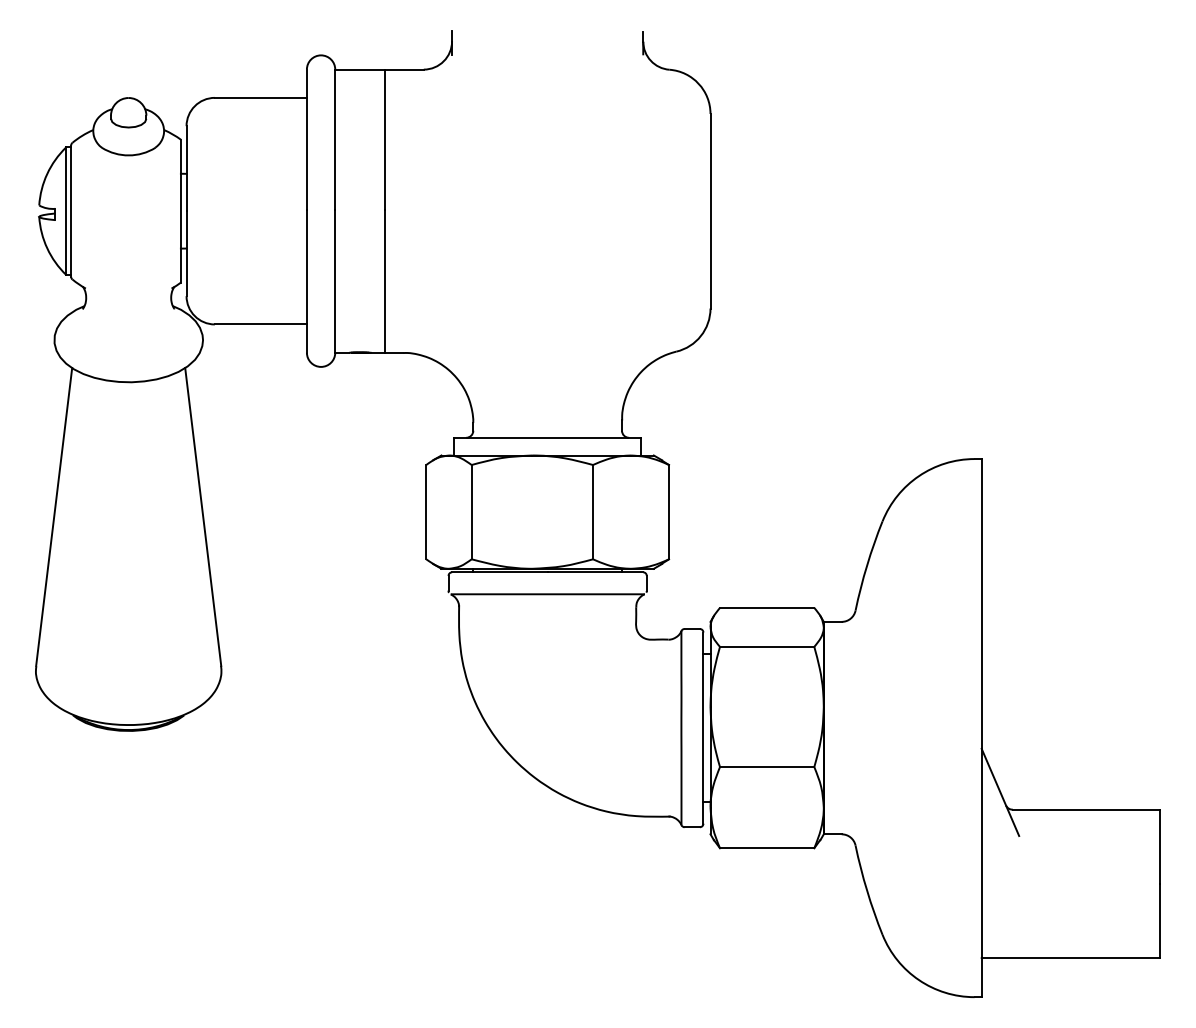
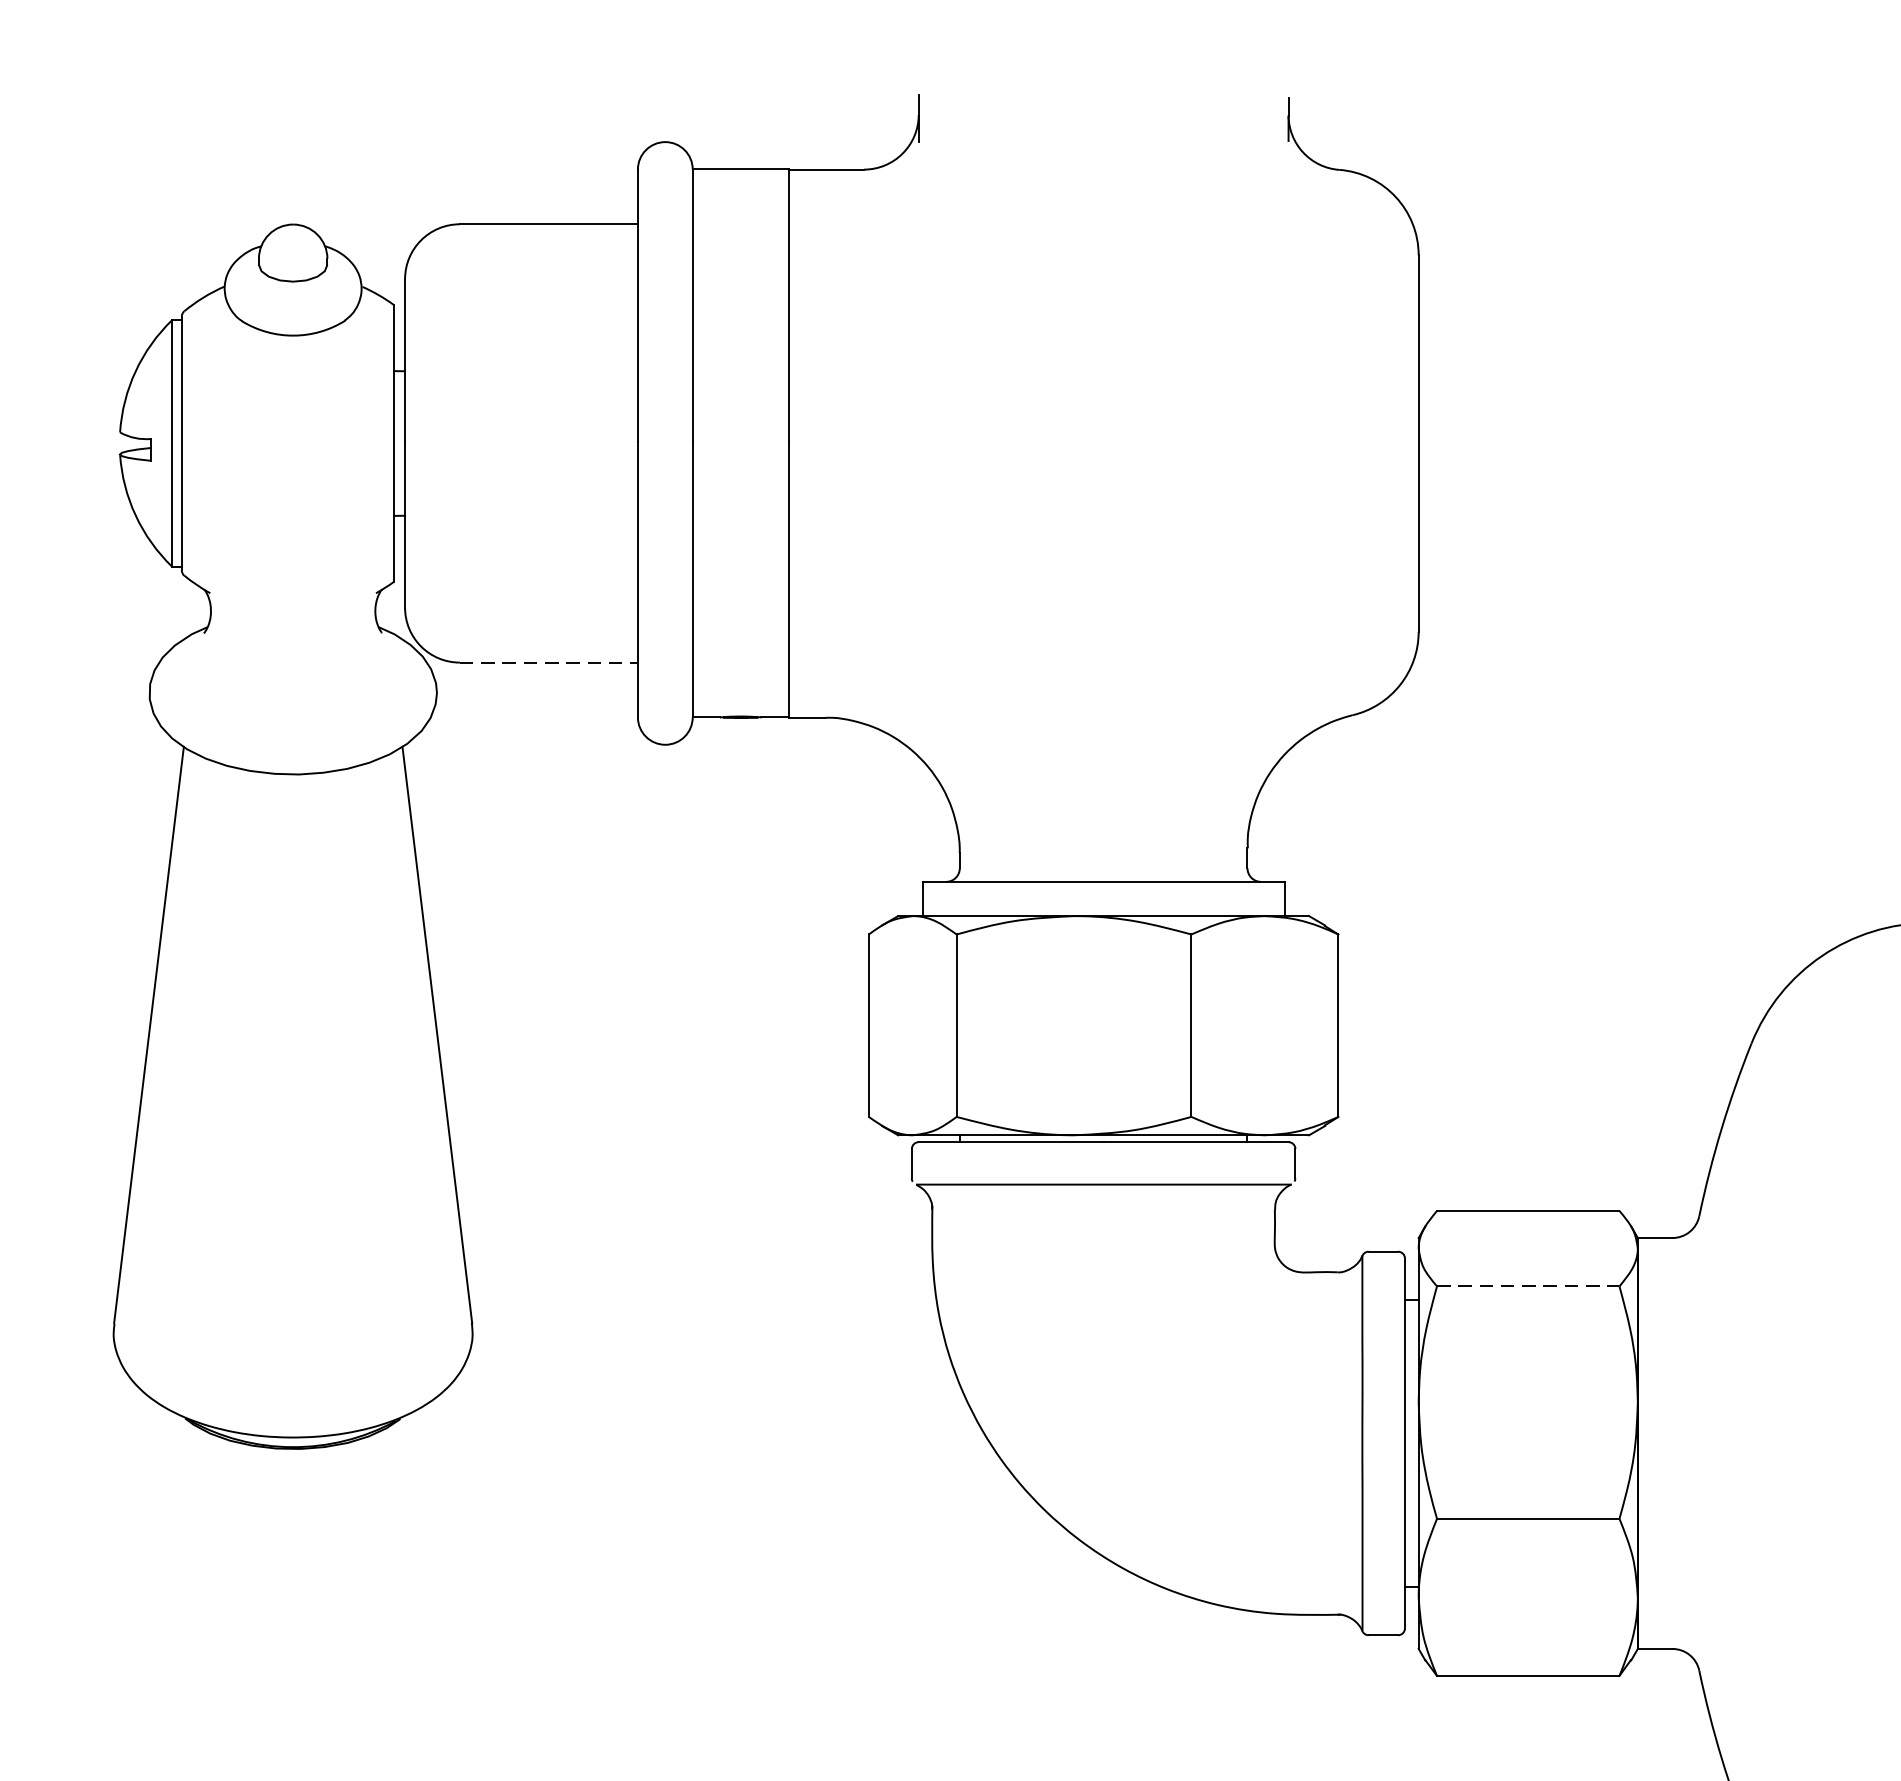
line: (261, 324) -> (550, 662), solid -> dashed
line: (767, 646) -> (1528, 1285), solid -> dashed

